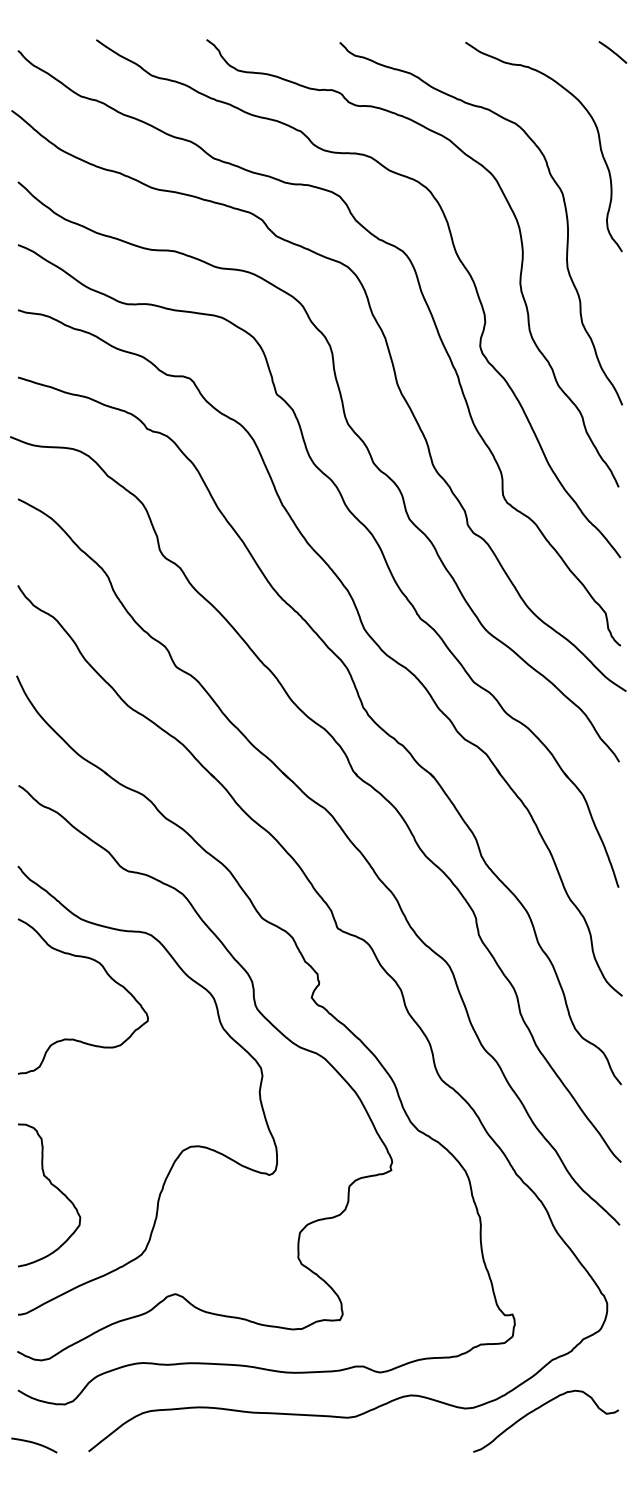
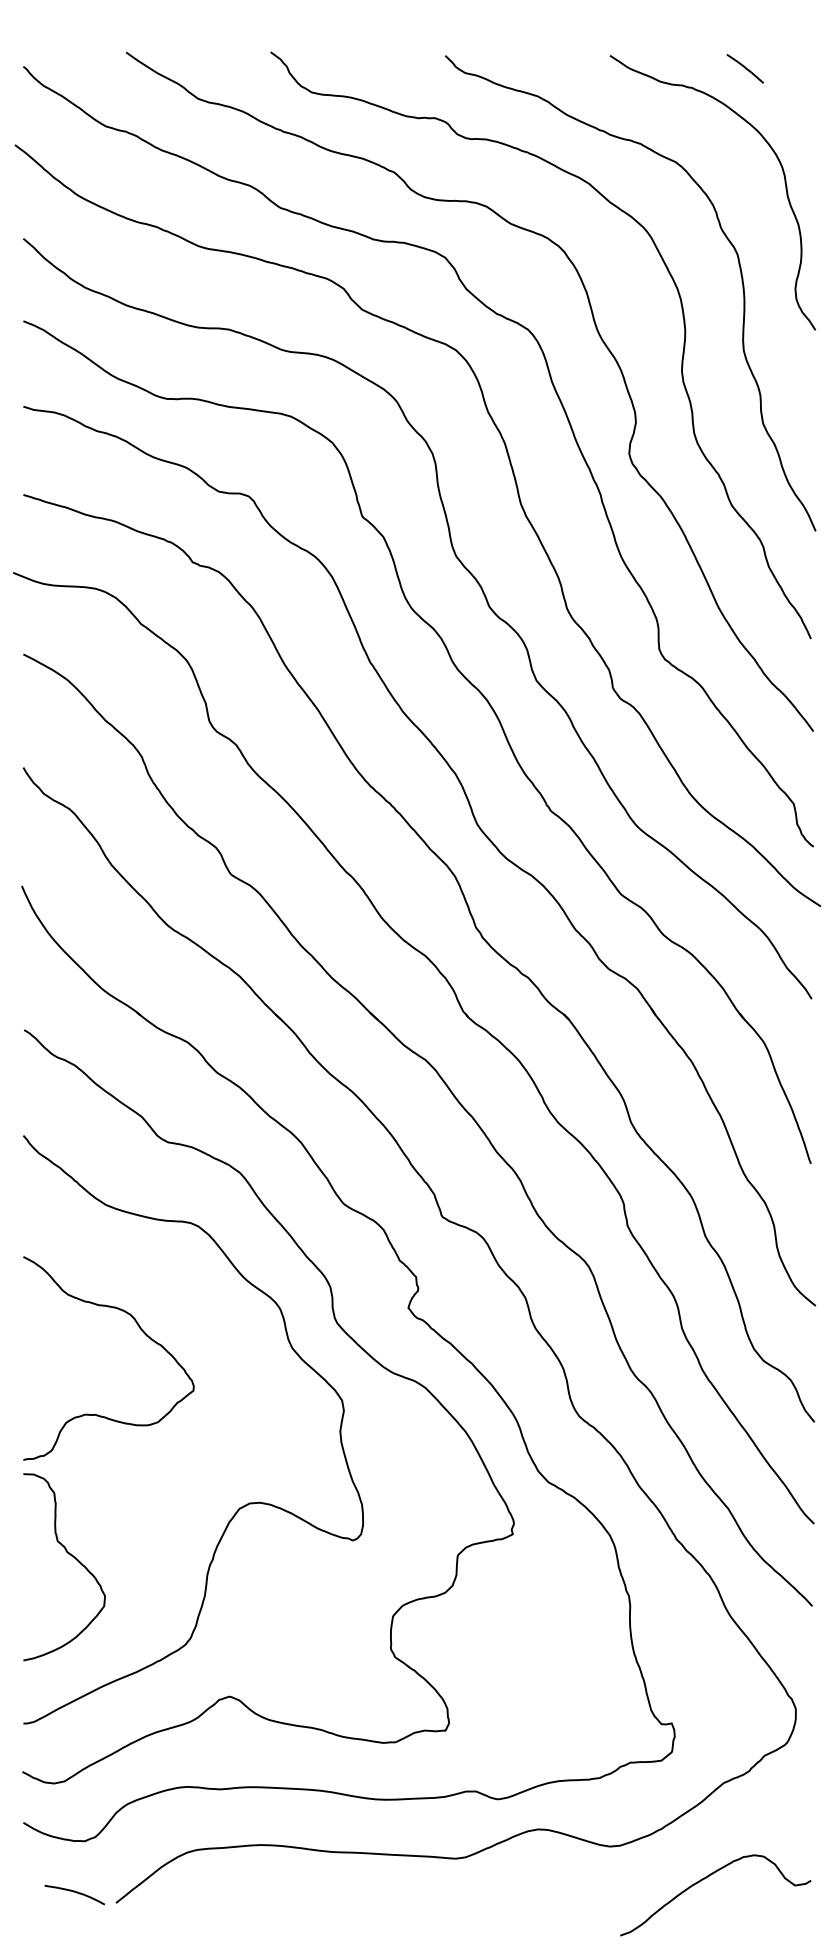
curve: (612, 52) -> (744, 68), moved
curve: (108, 976) -> (142, 1332), moved
curve: (539, 1408) -> (706, 1878), moved
curve: (35, 1444) -> (76, 1893), moved

